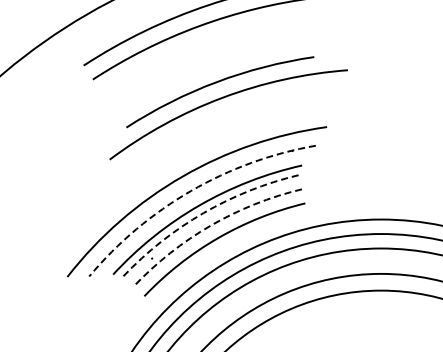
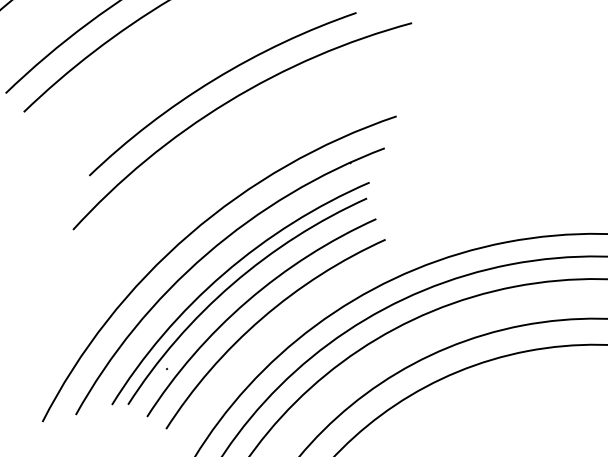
arc: (190, 191) -> (206, 255), dashed -> solid
arc: (203, 213) -> (232, 284), dashed -> solid
arc: (210, 225) -> (246, 301), dashed -> solid

